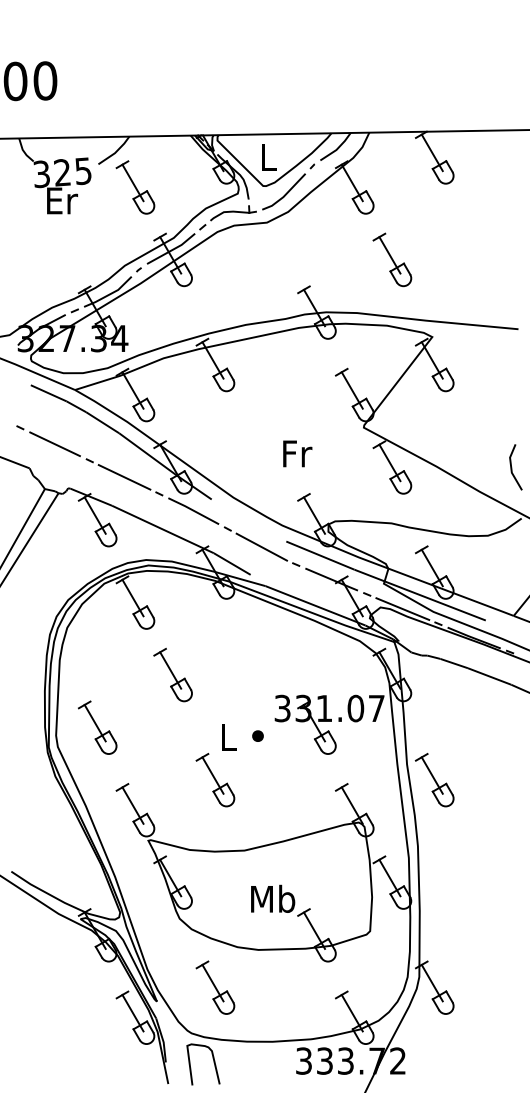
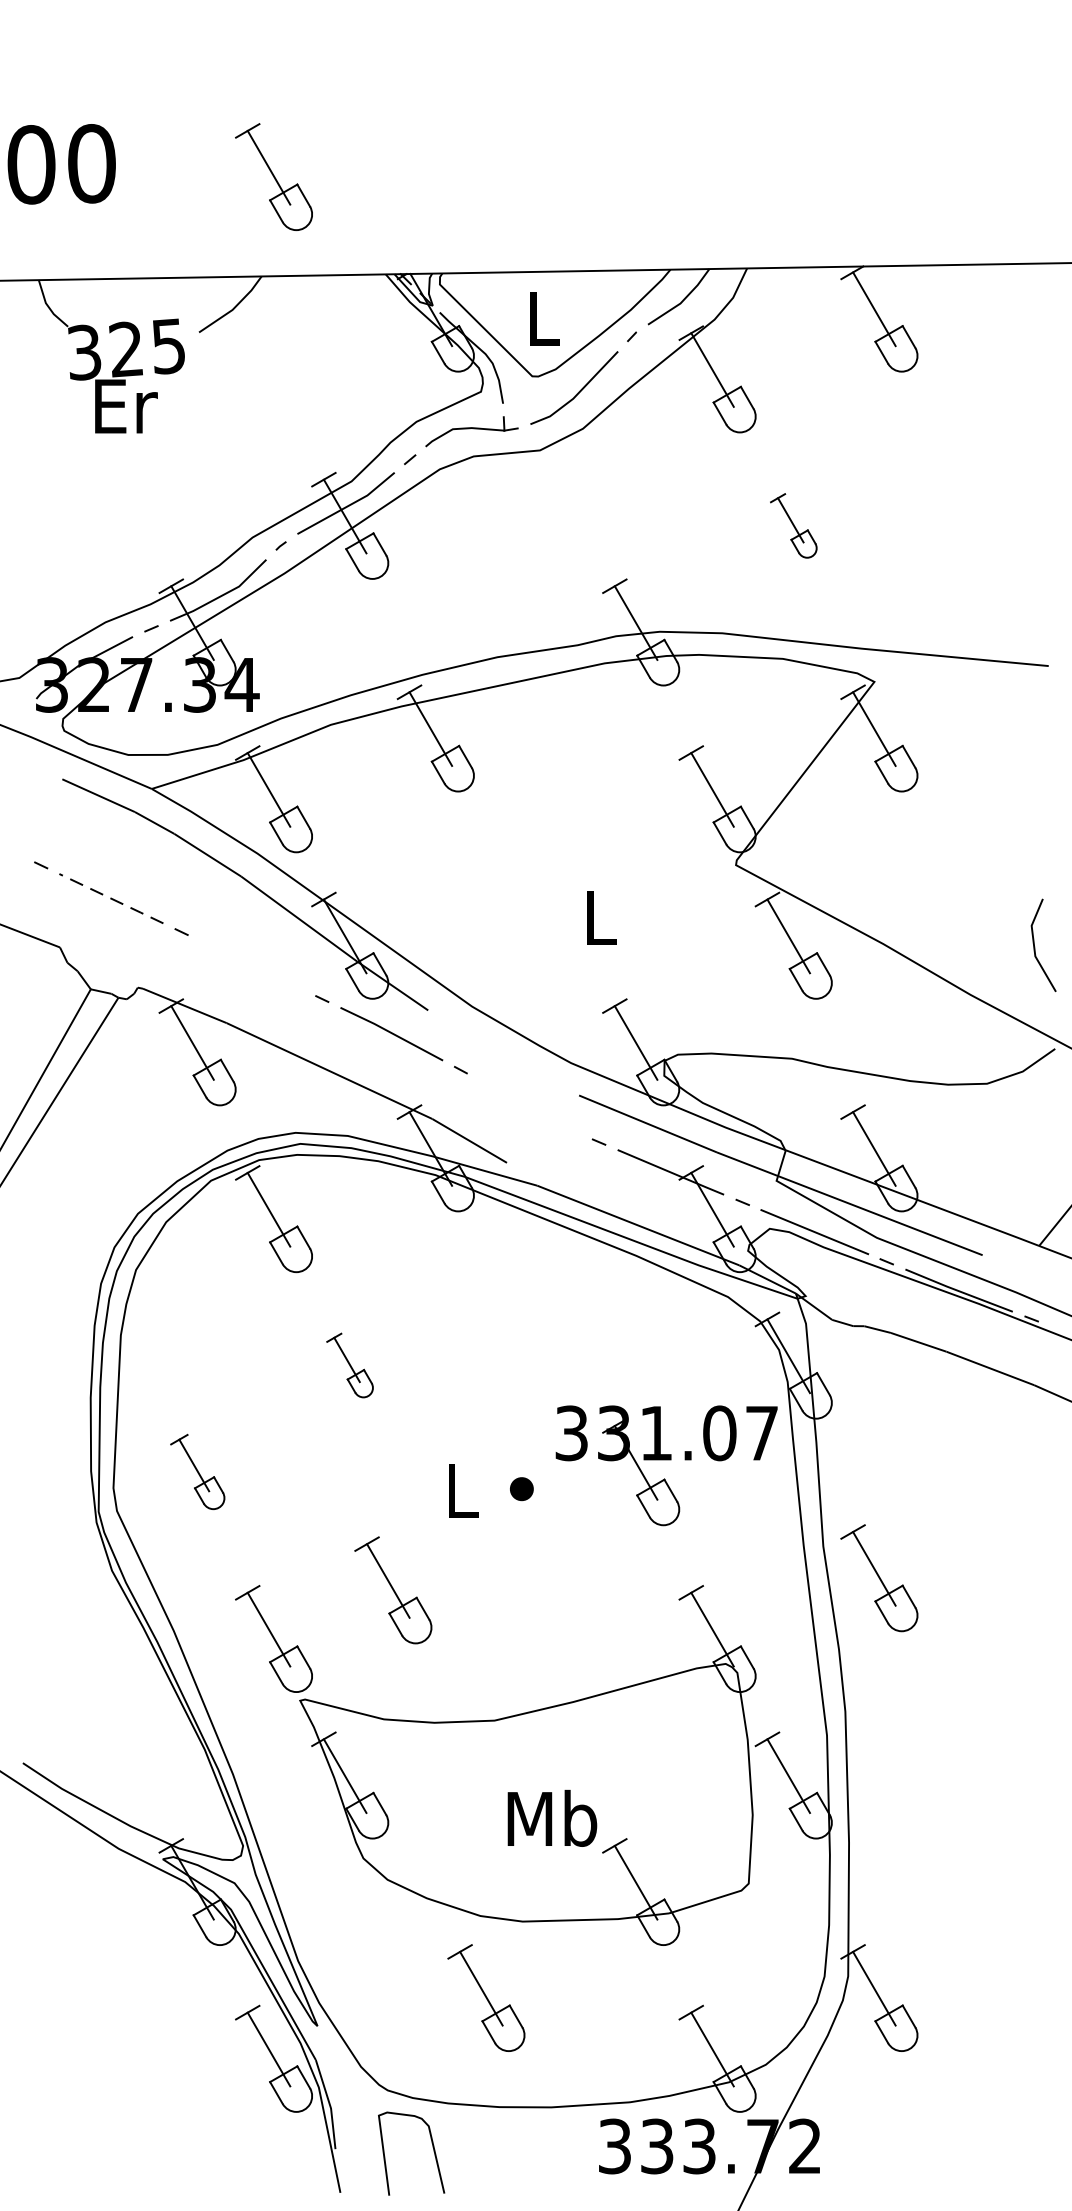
part: (135, 187) -> (274, 177), moved
part: (392, 259) -> (793, 524), size x0.6
line: (55, 444) -> (112, 899), solid -> dashed
text: (297, 453) -> (601, 917), Fr -> L
line: (124, 477) -> (251, 965), removed
line: (261, 546) -> (528, 1105), removed
part: (172, 674) -> (348, 1364), size x0.6
part: (97, 727) -> (197, 1471), size x0.7
part: (215, 780) -> (393, 1590), moved
part: (215, 987) -> (486, 1997), moved

